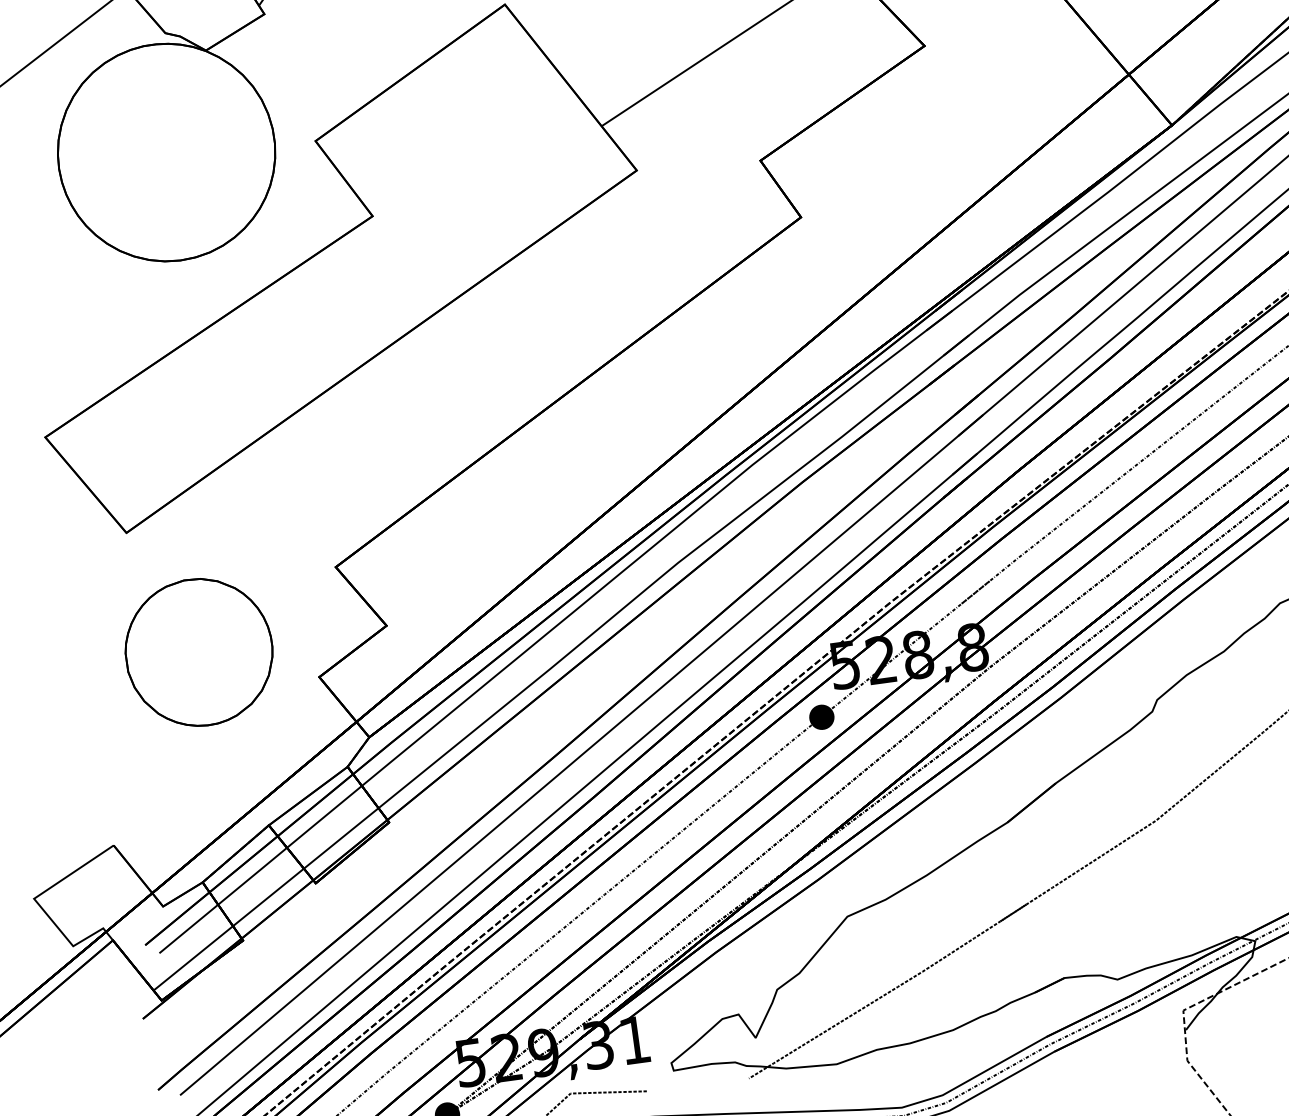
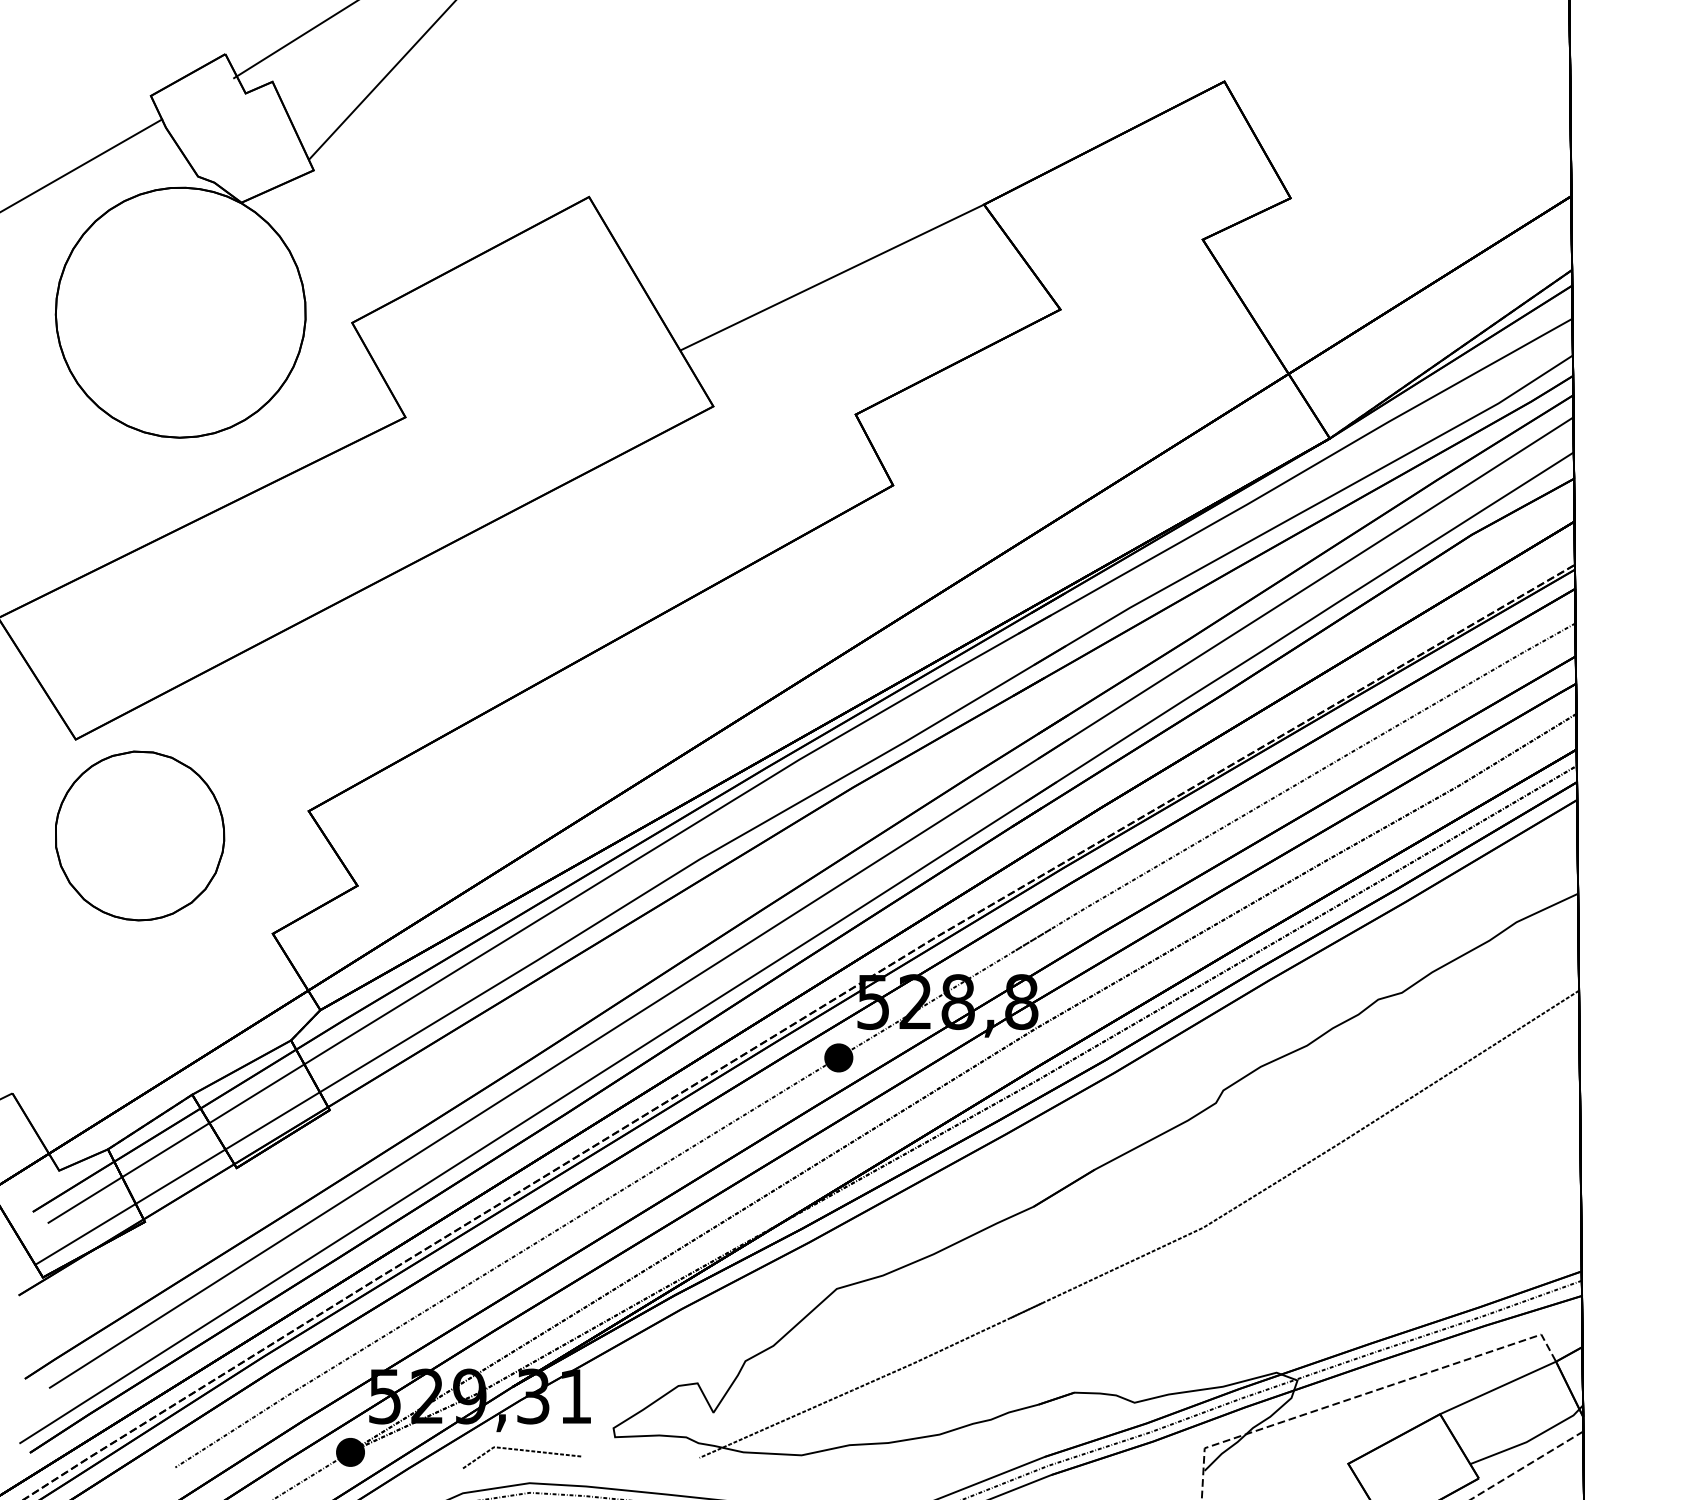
part: (199, 651) -> (140, 835), moved

